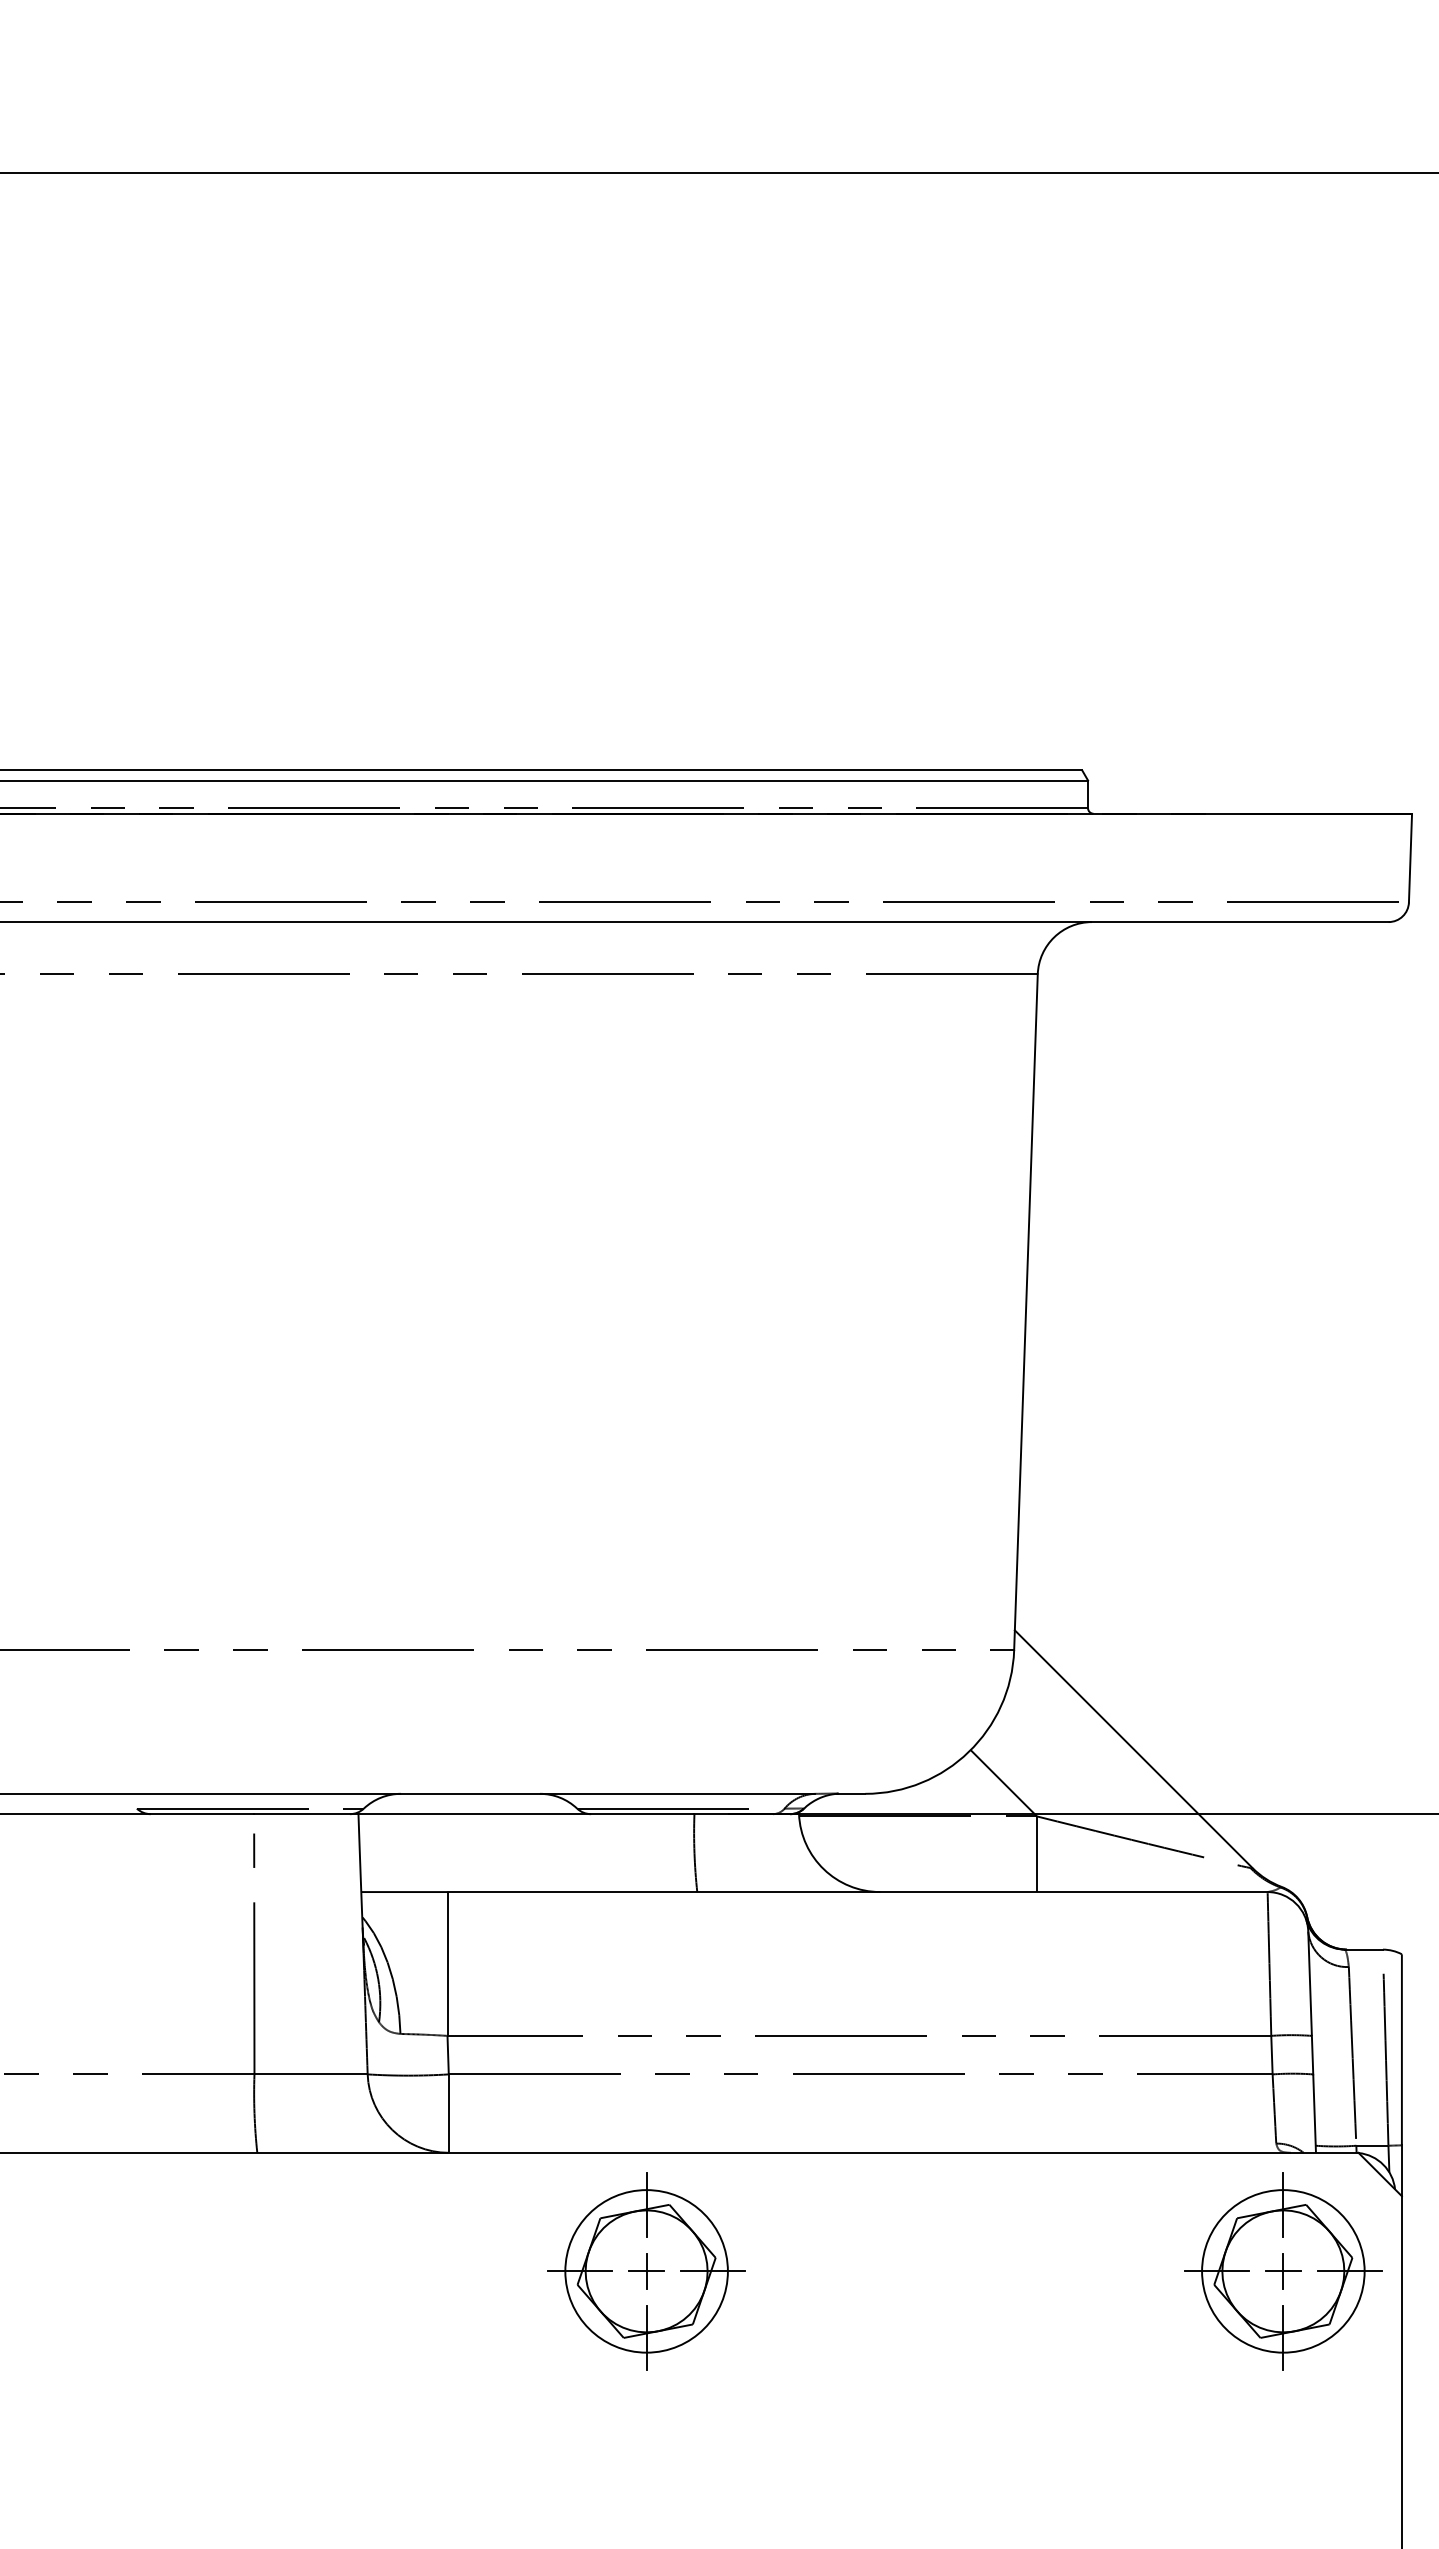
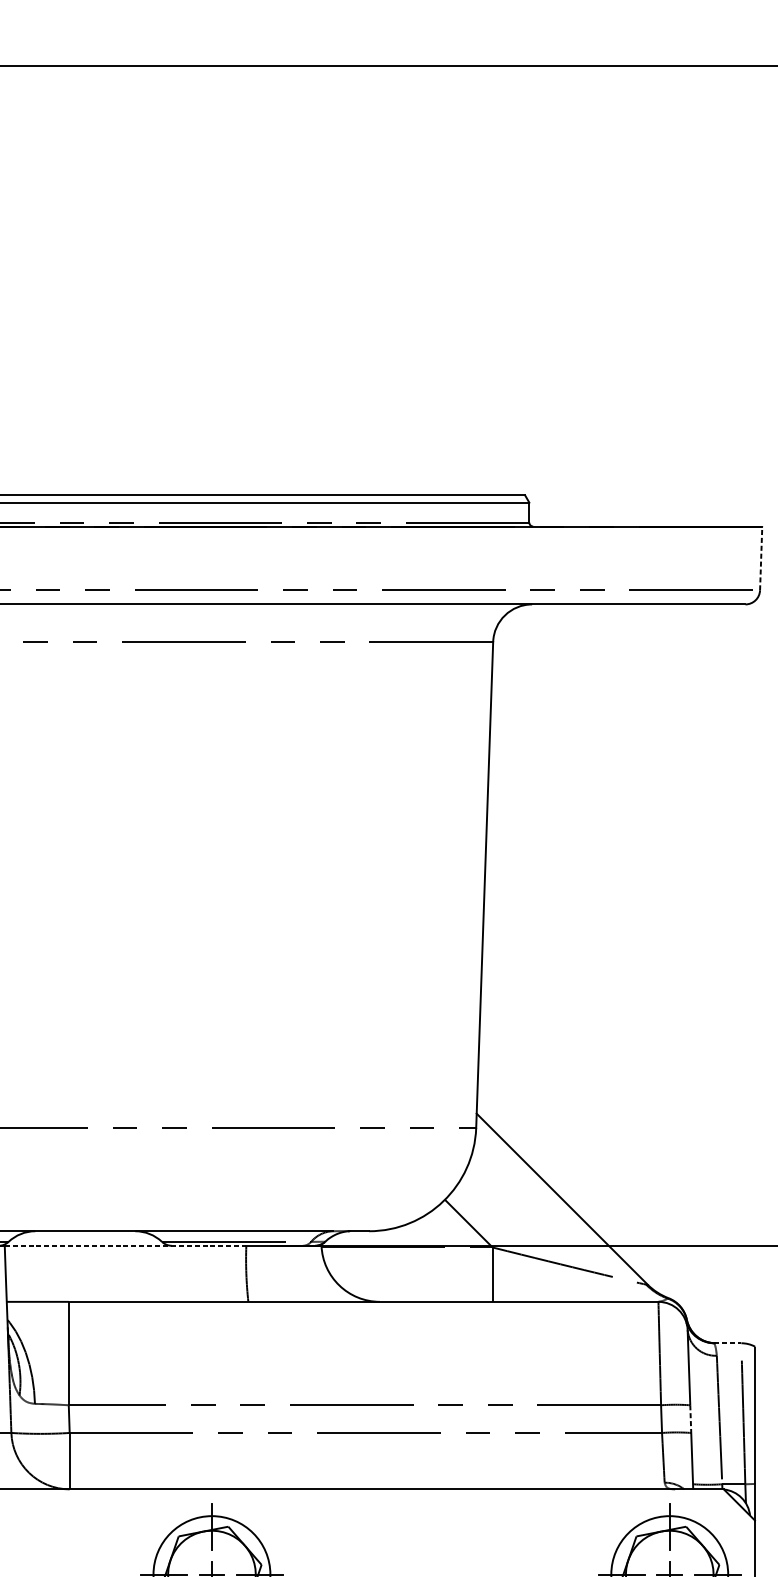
line: (1410, 857) -> (761, 558), solid -> dashed
line: (526, 1814) -> (125, 1246), solid -> dashed
line: (1364, 1949) -> (728, 1343), solid -> dashed
line: (1312, 2055) -> (690, 1419), solid -> dashed

